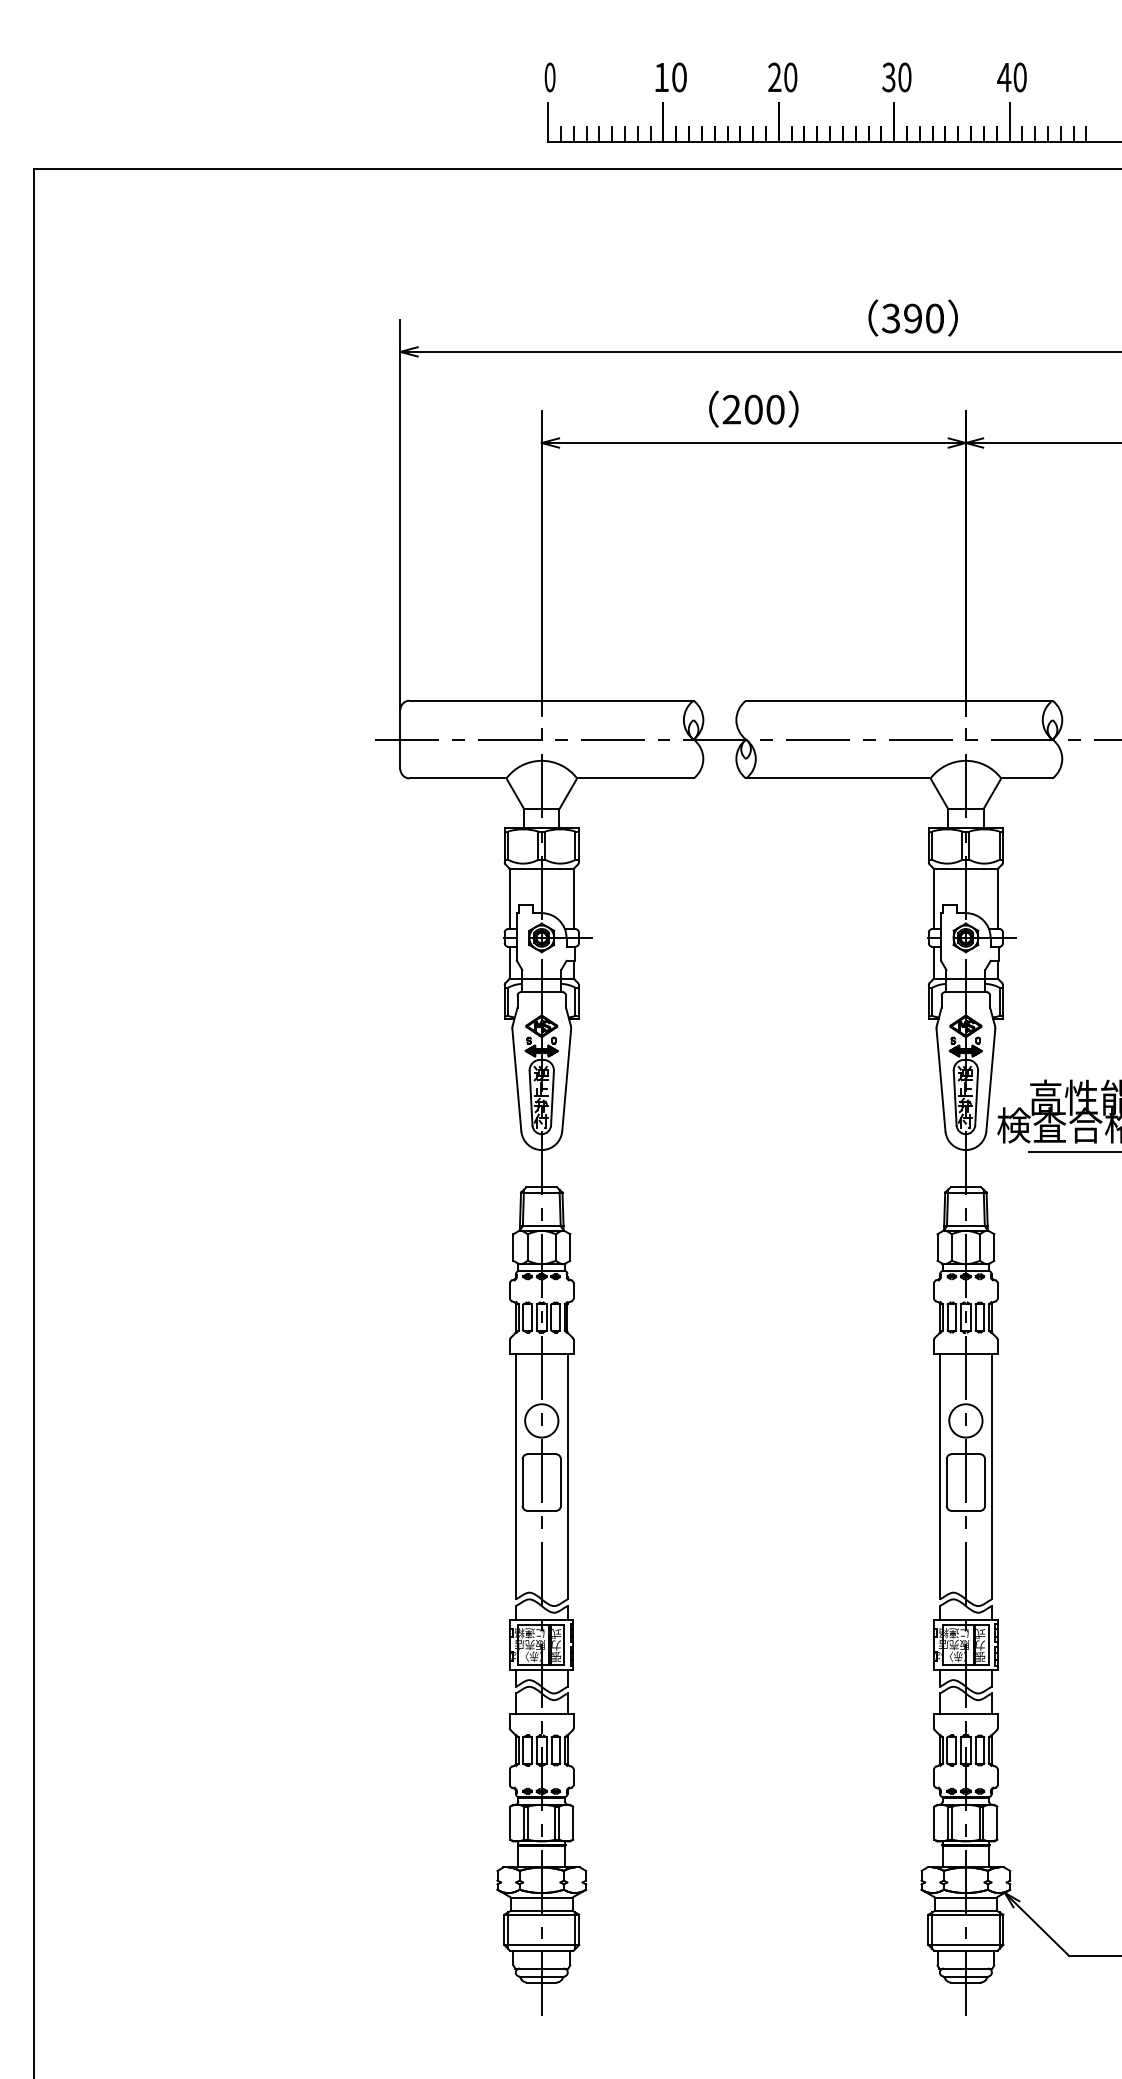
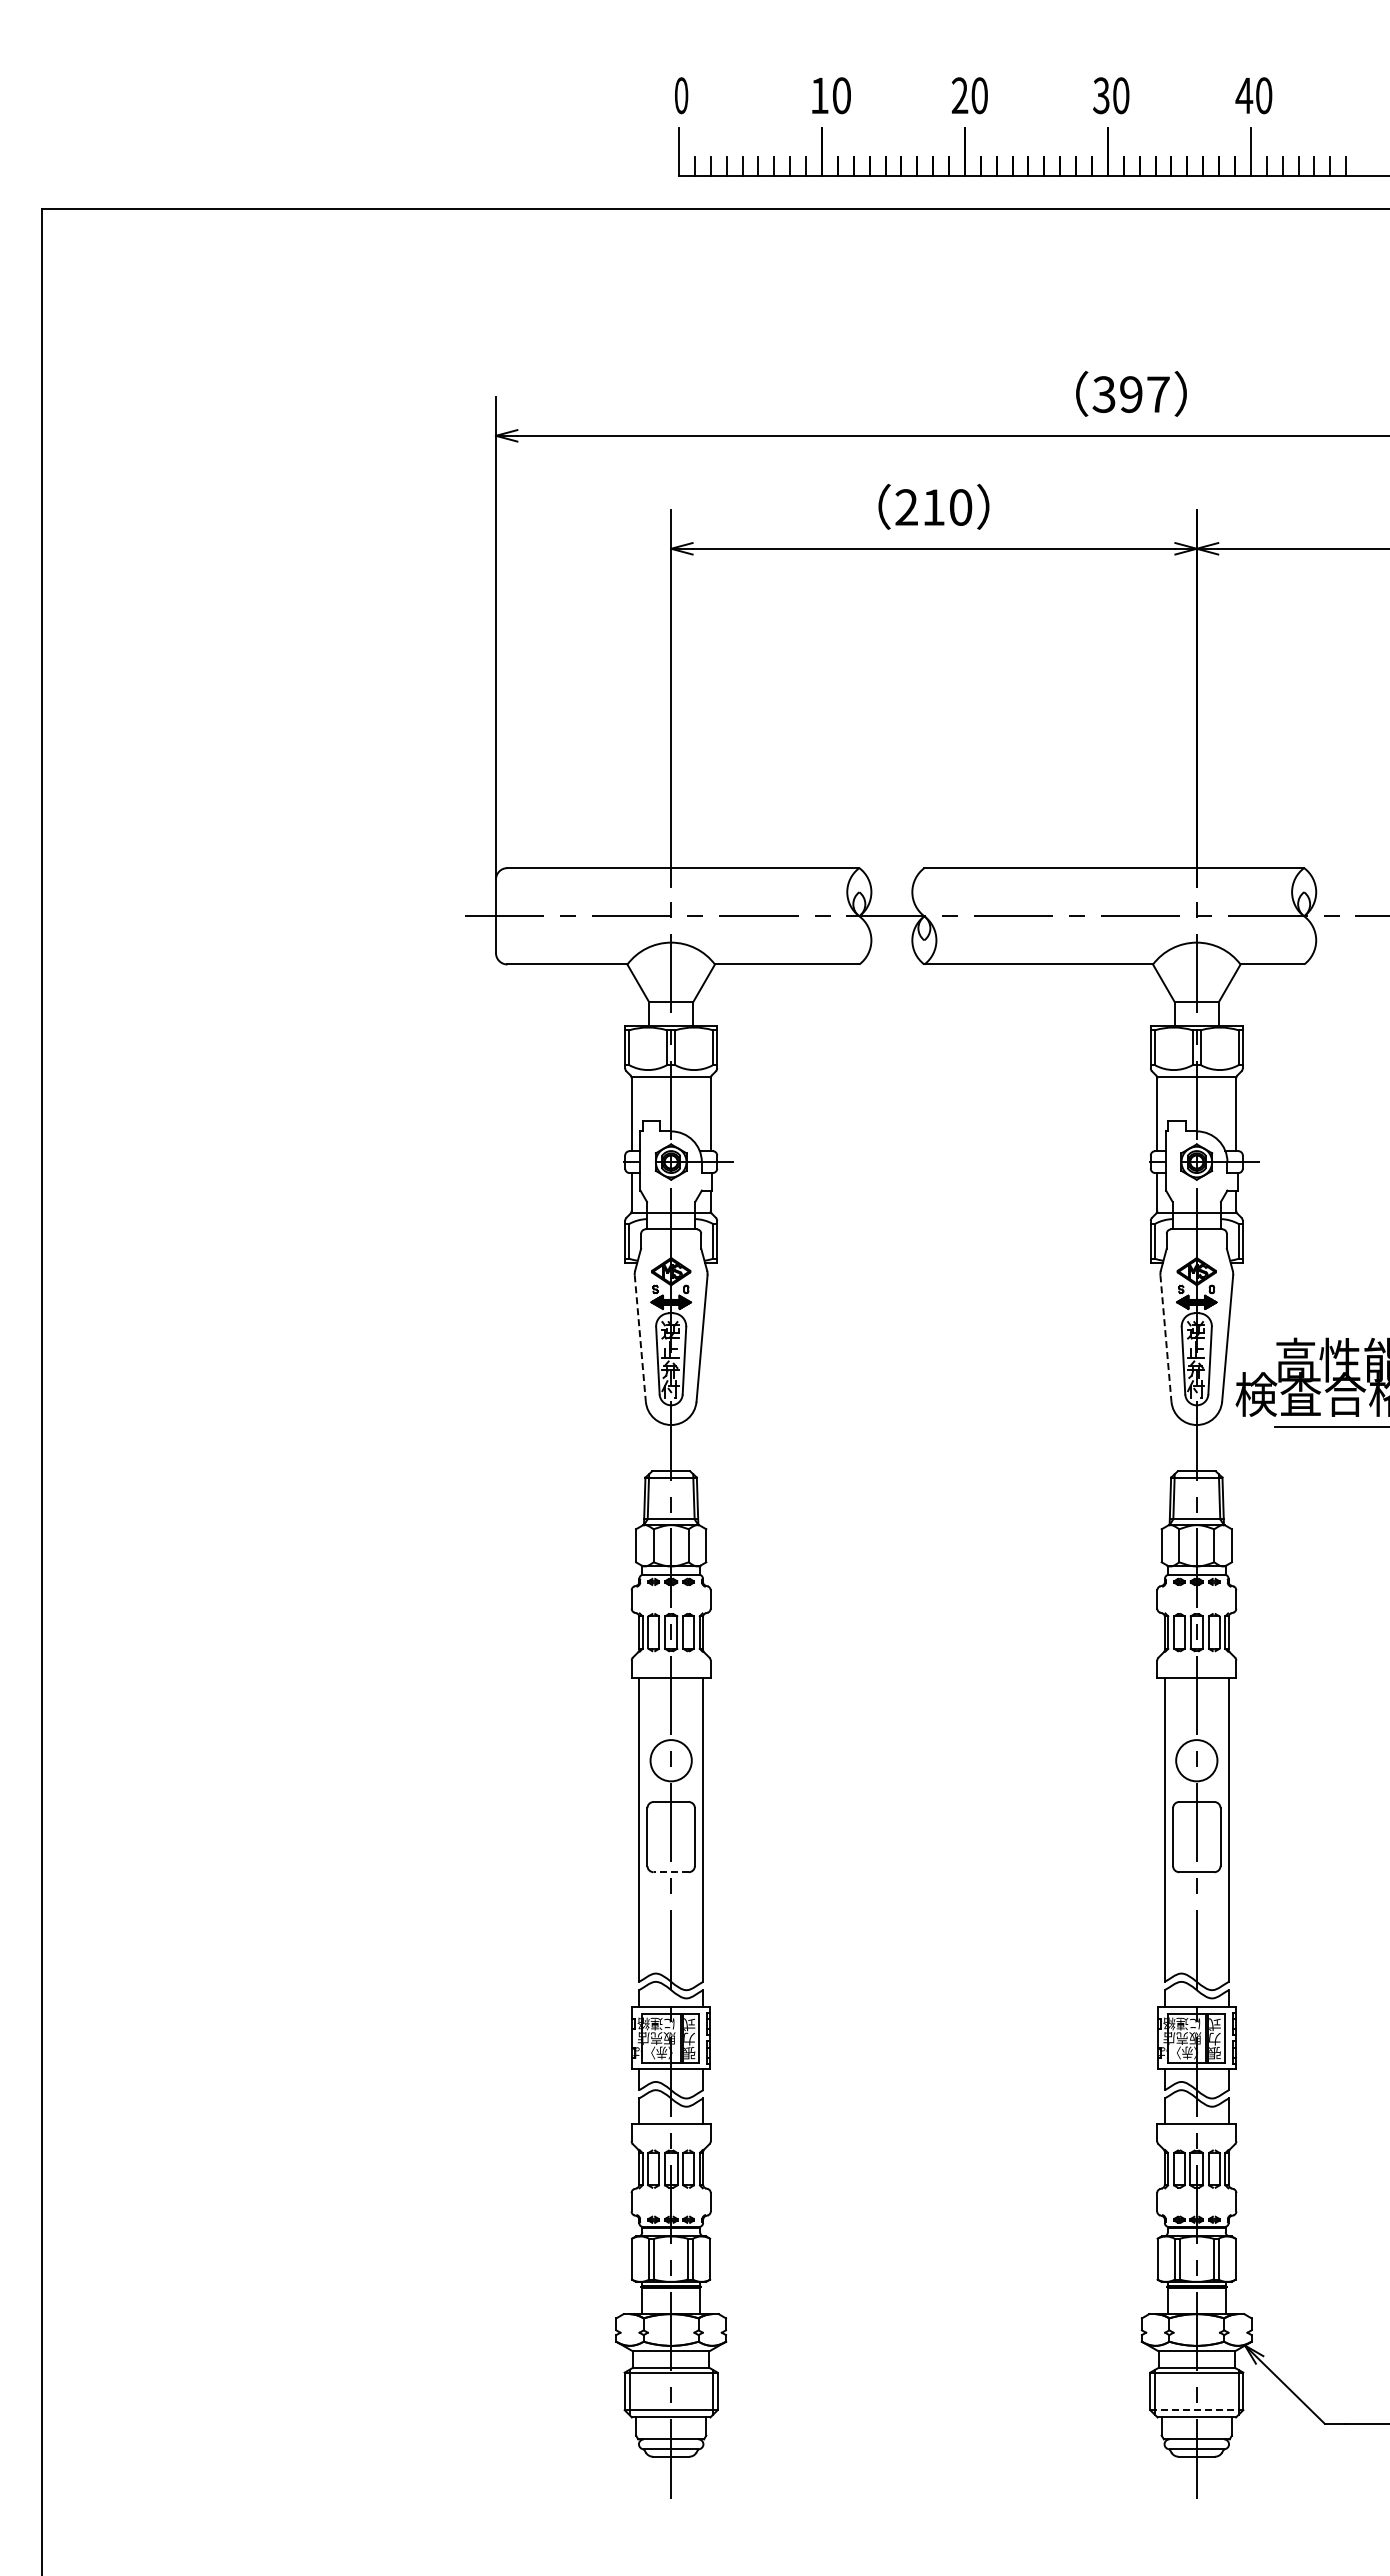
text: (934, 318) -> (1158, 394), 390 -> 397
text: (753, 409) -> (933, 507), 200 -> 210
line: (517, 1081) -> (640, 1339), solid -> dashed
line: (941, 1081) -> (1166, 1339), solid -> dashed
line: (542, 1511) -> (671, 1872), solid -> dashed
line: (966, 1945) -> (1197, 2410), solid -> dashed

